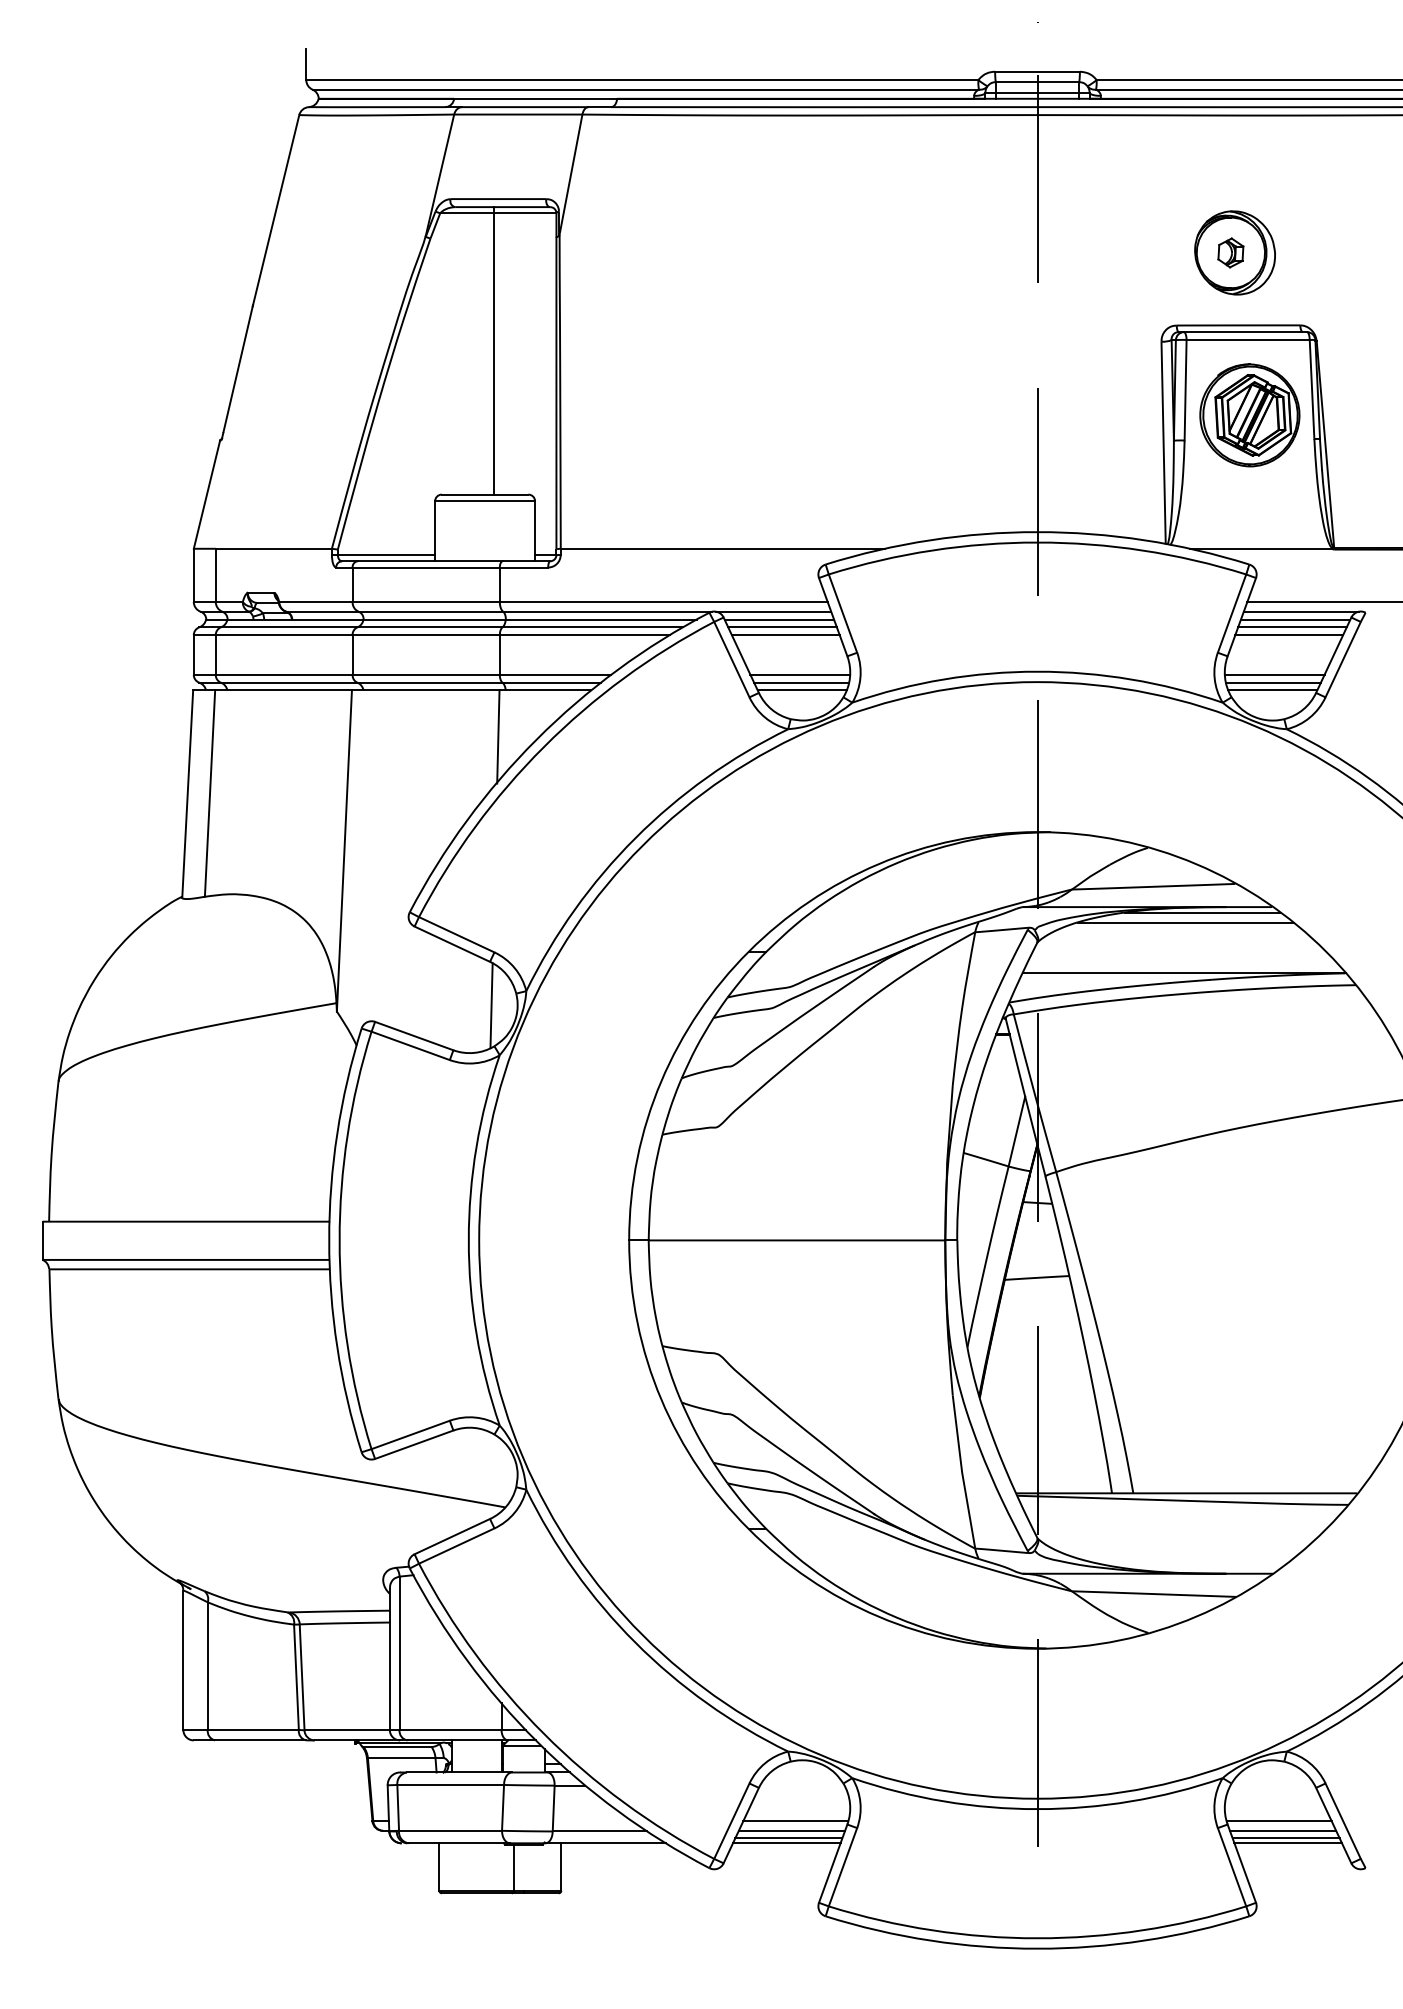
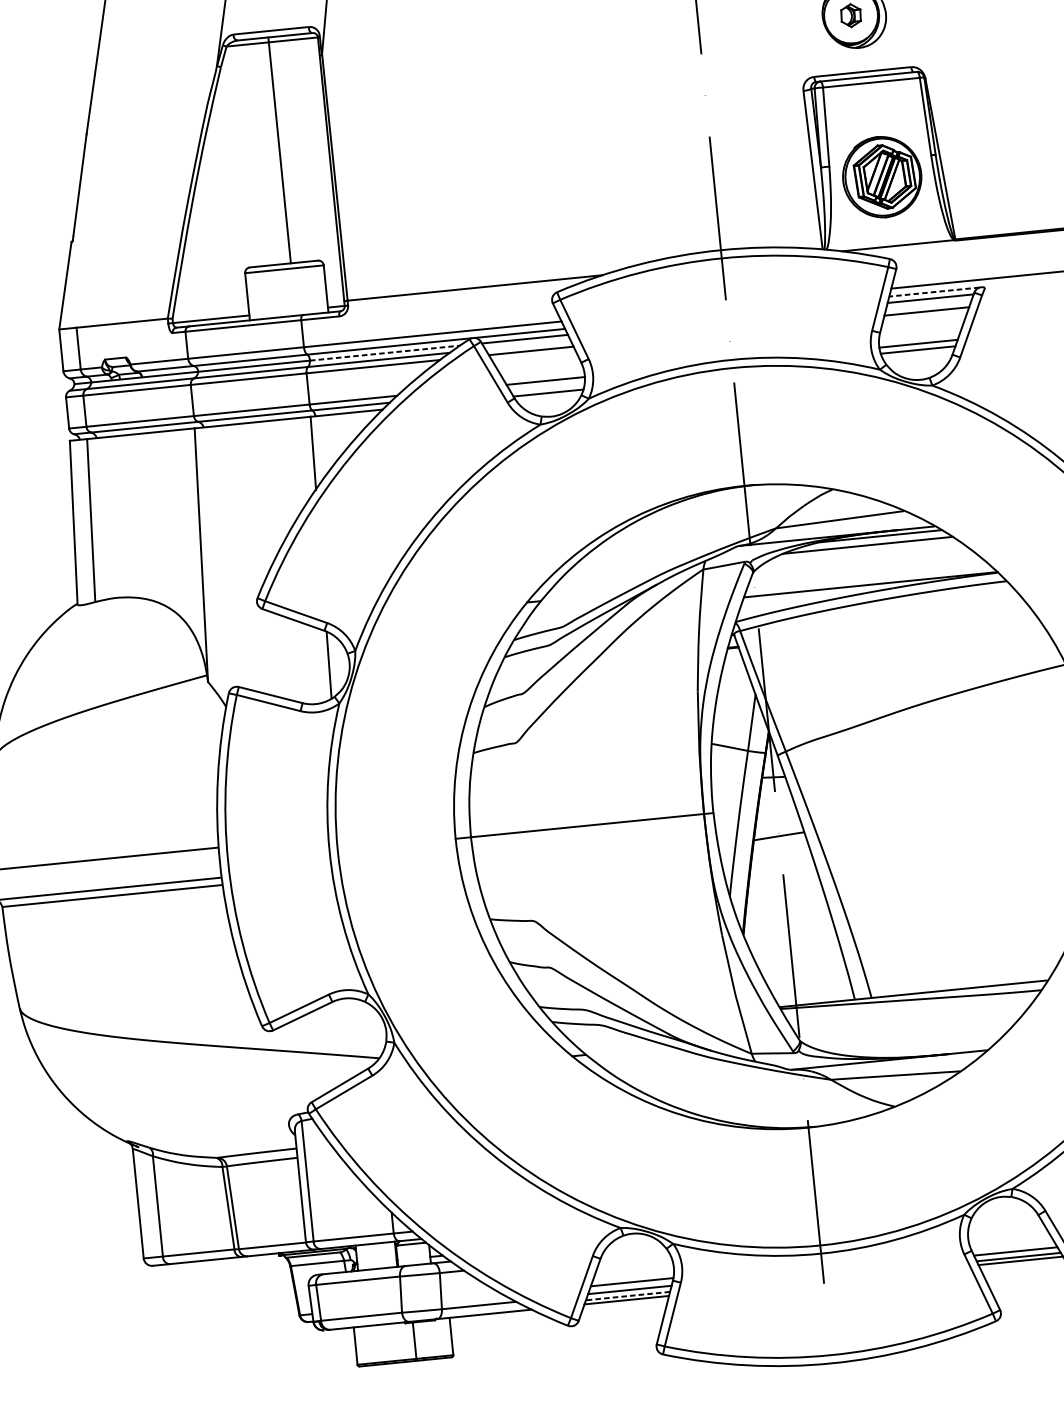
part: (1249, 415) -> (881, 177), moved
line: (1300, 611) -> (933, 291), solid -> dashed
line: (601, 619) -> (385, 353), solid -> dashed
line: (782, 627) -> (528, 345), removed
line: (1292, 627) -> (928, 305), removed
line: (801, 682) -> (547, 386), removed
line: (1272, 690) -> (918, 356), removed
line: (1278, 1821) -> (1011, 1244), removed
line: (788, 1838) -> (627, 1296), solid -> dashed

